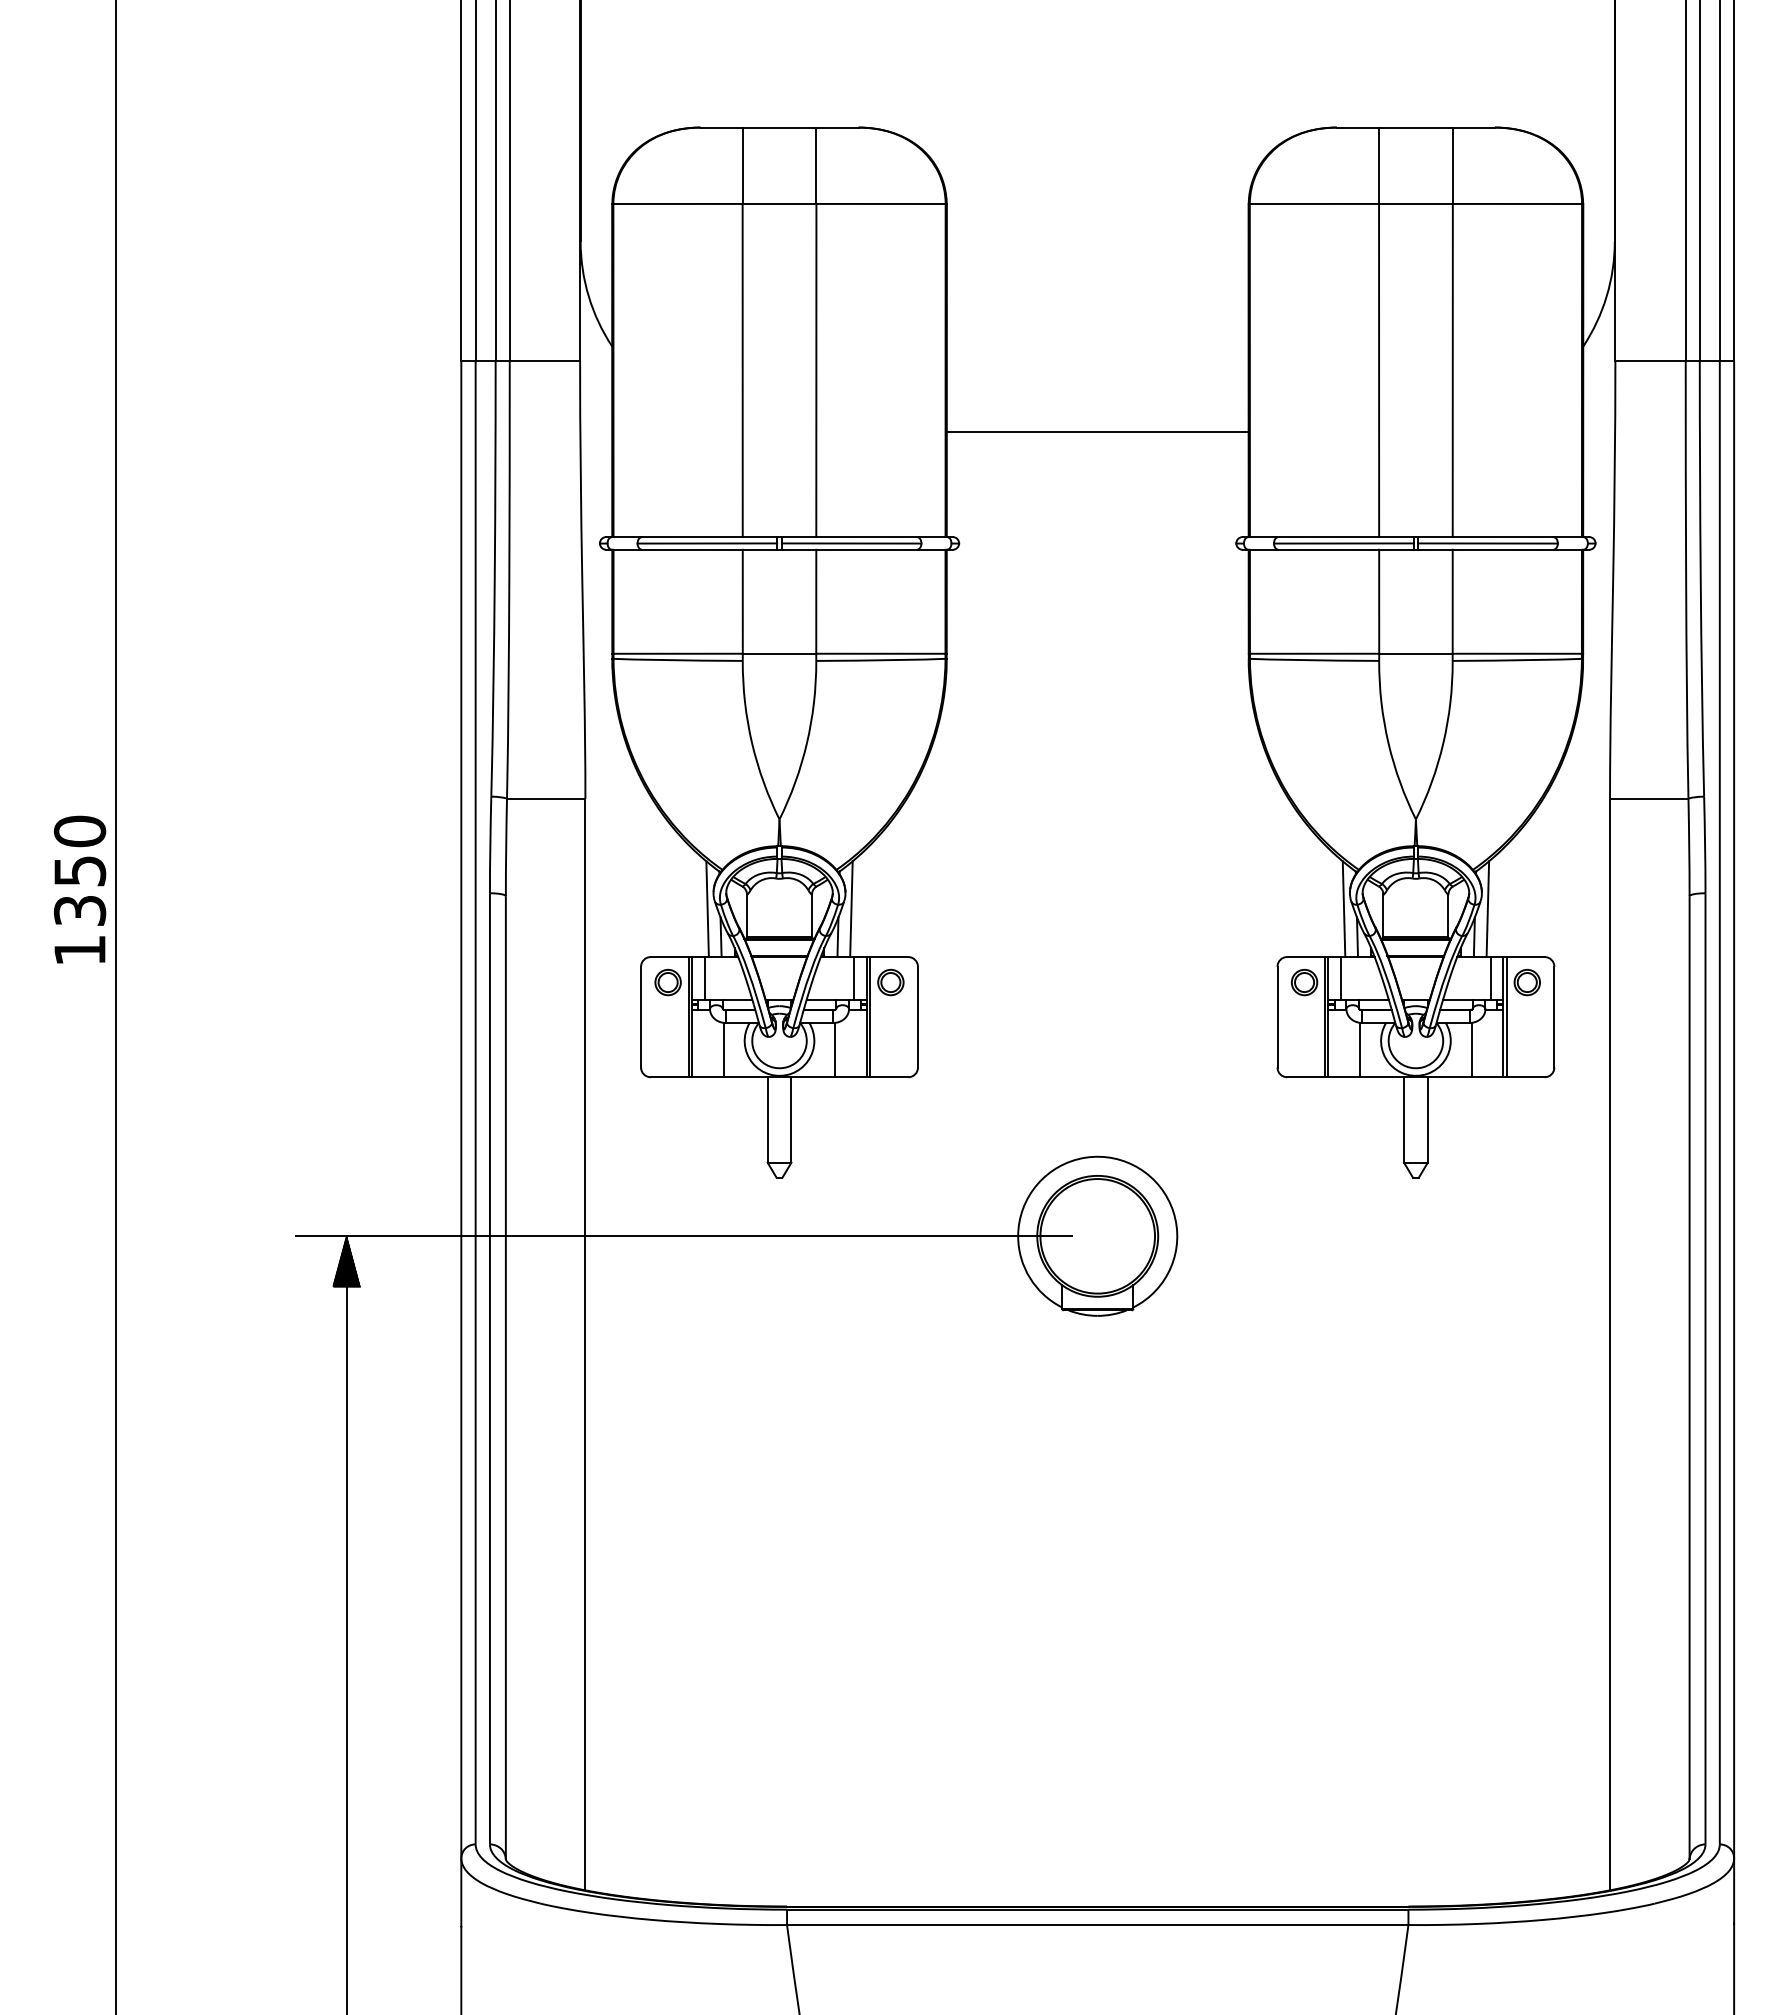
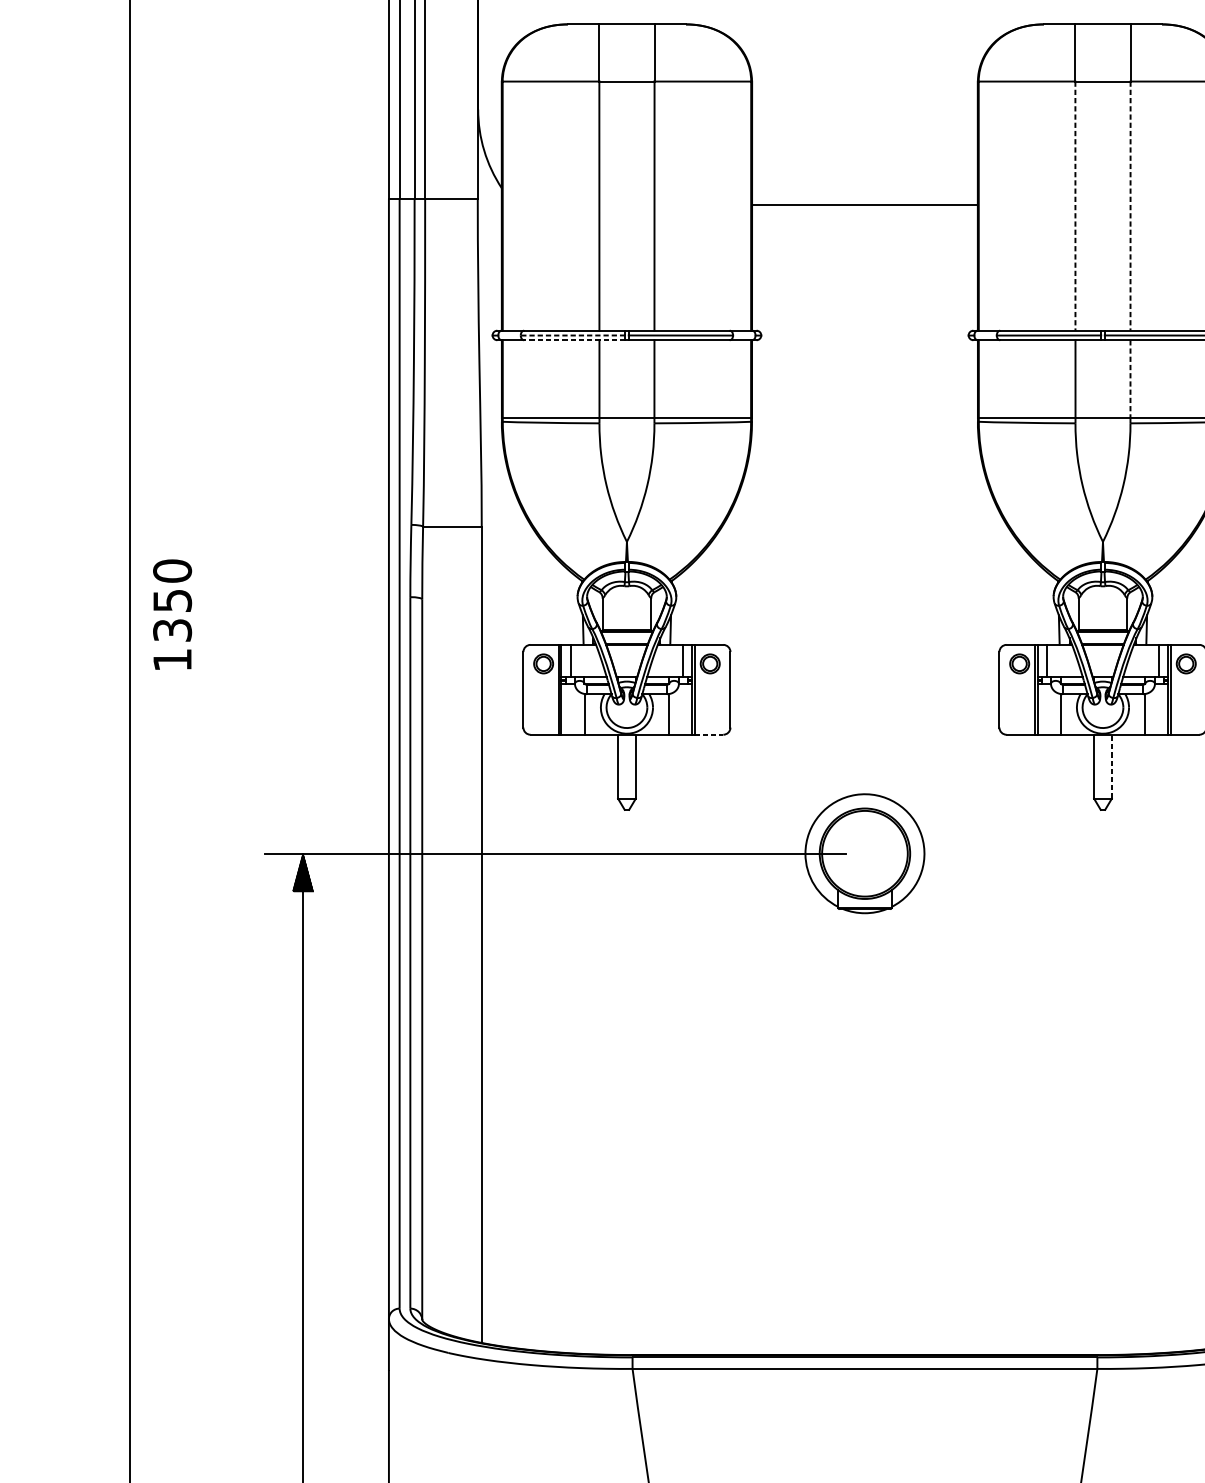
line: (1379, 370) -> (1075, 206), solid -> dashed
line: (1452, 370) -> (1130, 206), solid -> dashed
line: (1097, 432) -> (864, 205), moved
line: (707, 543) -> (573, 335), solid -> dashed
line: (709, 549) -> (574, 340), solid -> dashed
line: (1452, 601) -> (1130, 378), solid -> dashed
text: (79, 889) -> (172, 614), moved
line: (707, 909) -> (573, 609), removed
line: (851, 909) -> (680, 609), removed
line: (1343, 909) -> (1048, 609), removed
line: (1487, 909) -> (1156, 609), removed
line: (889, 1077) -> (709, 734), solid -> dashed
line: (1427, 1119) -> (1111, 766), solid -> dashed

